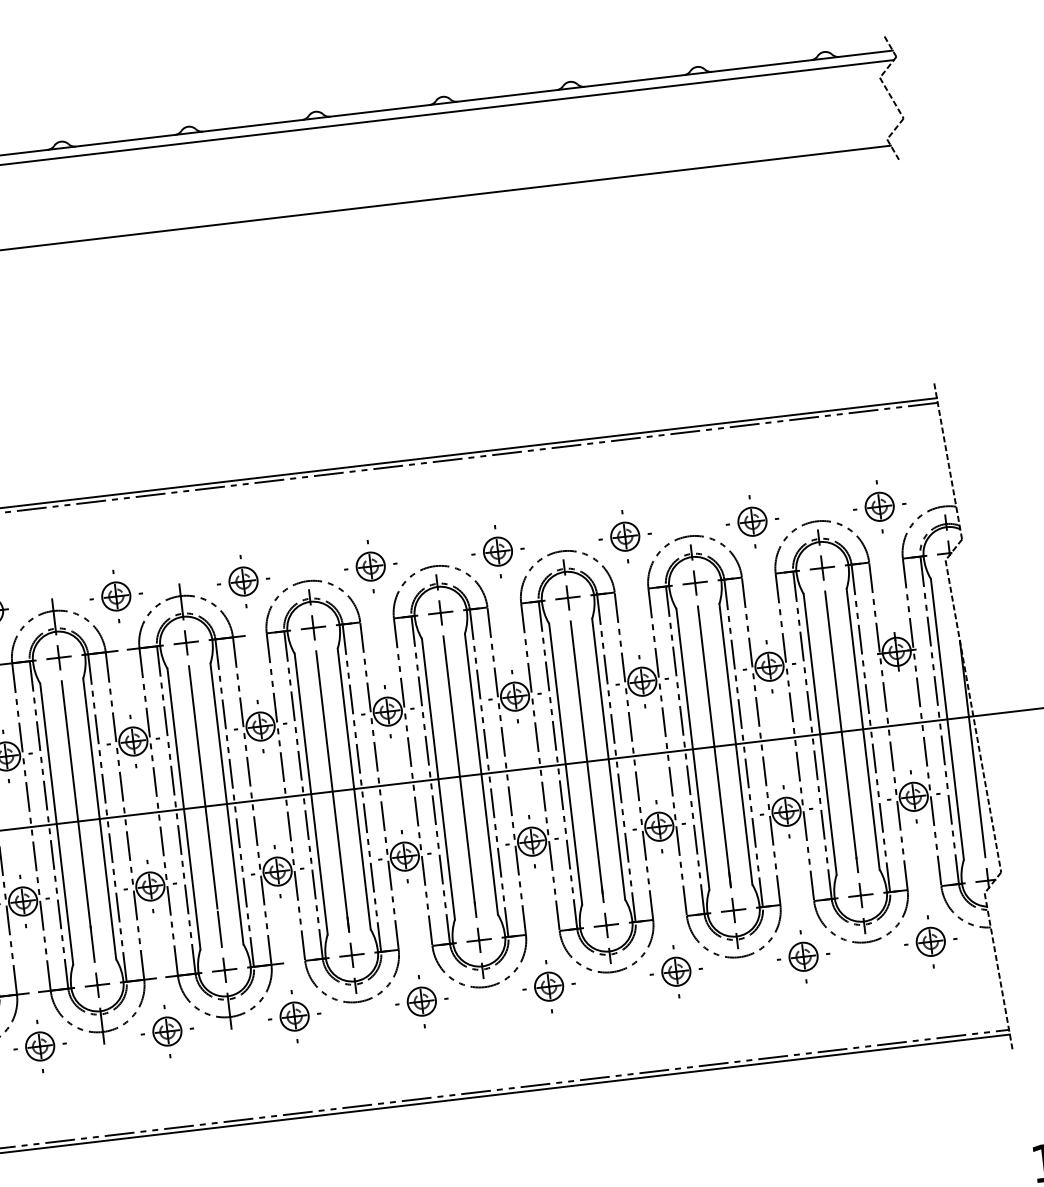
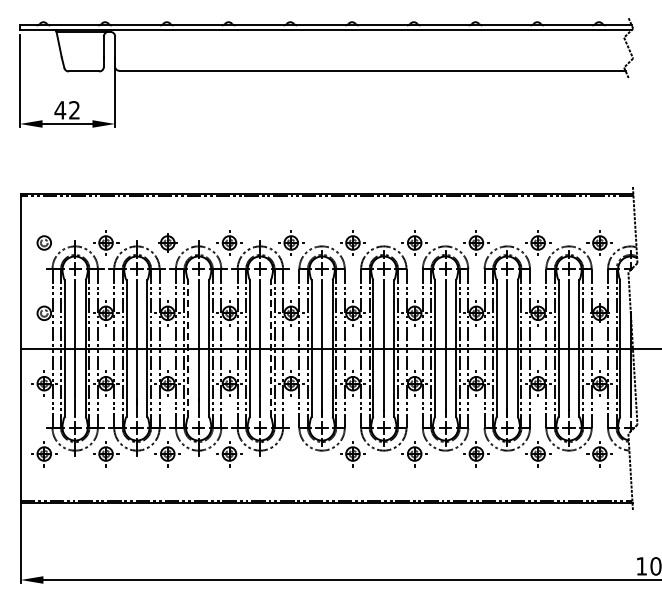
line: (226, 804) -> (270, 348), solid -> dashed
line: (57, 823) -> (188, 348), solid -> dashed
part: (295, 1017) -> (291, 454), removed

